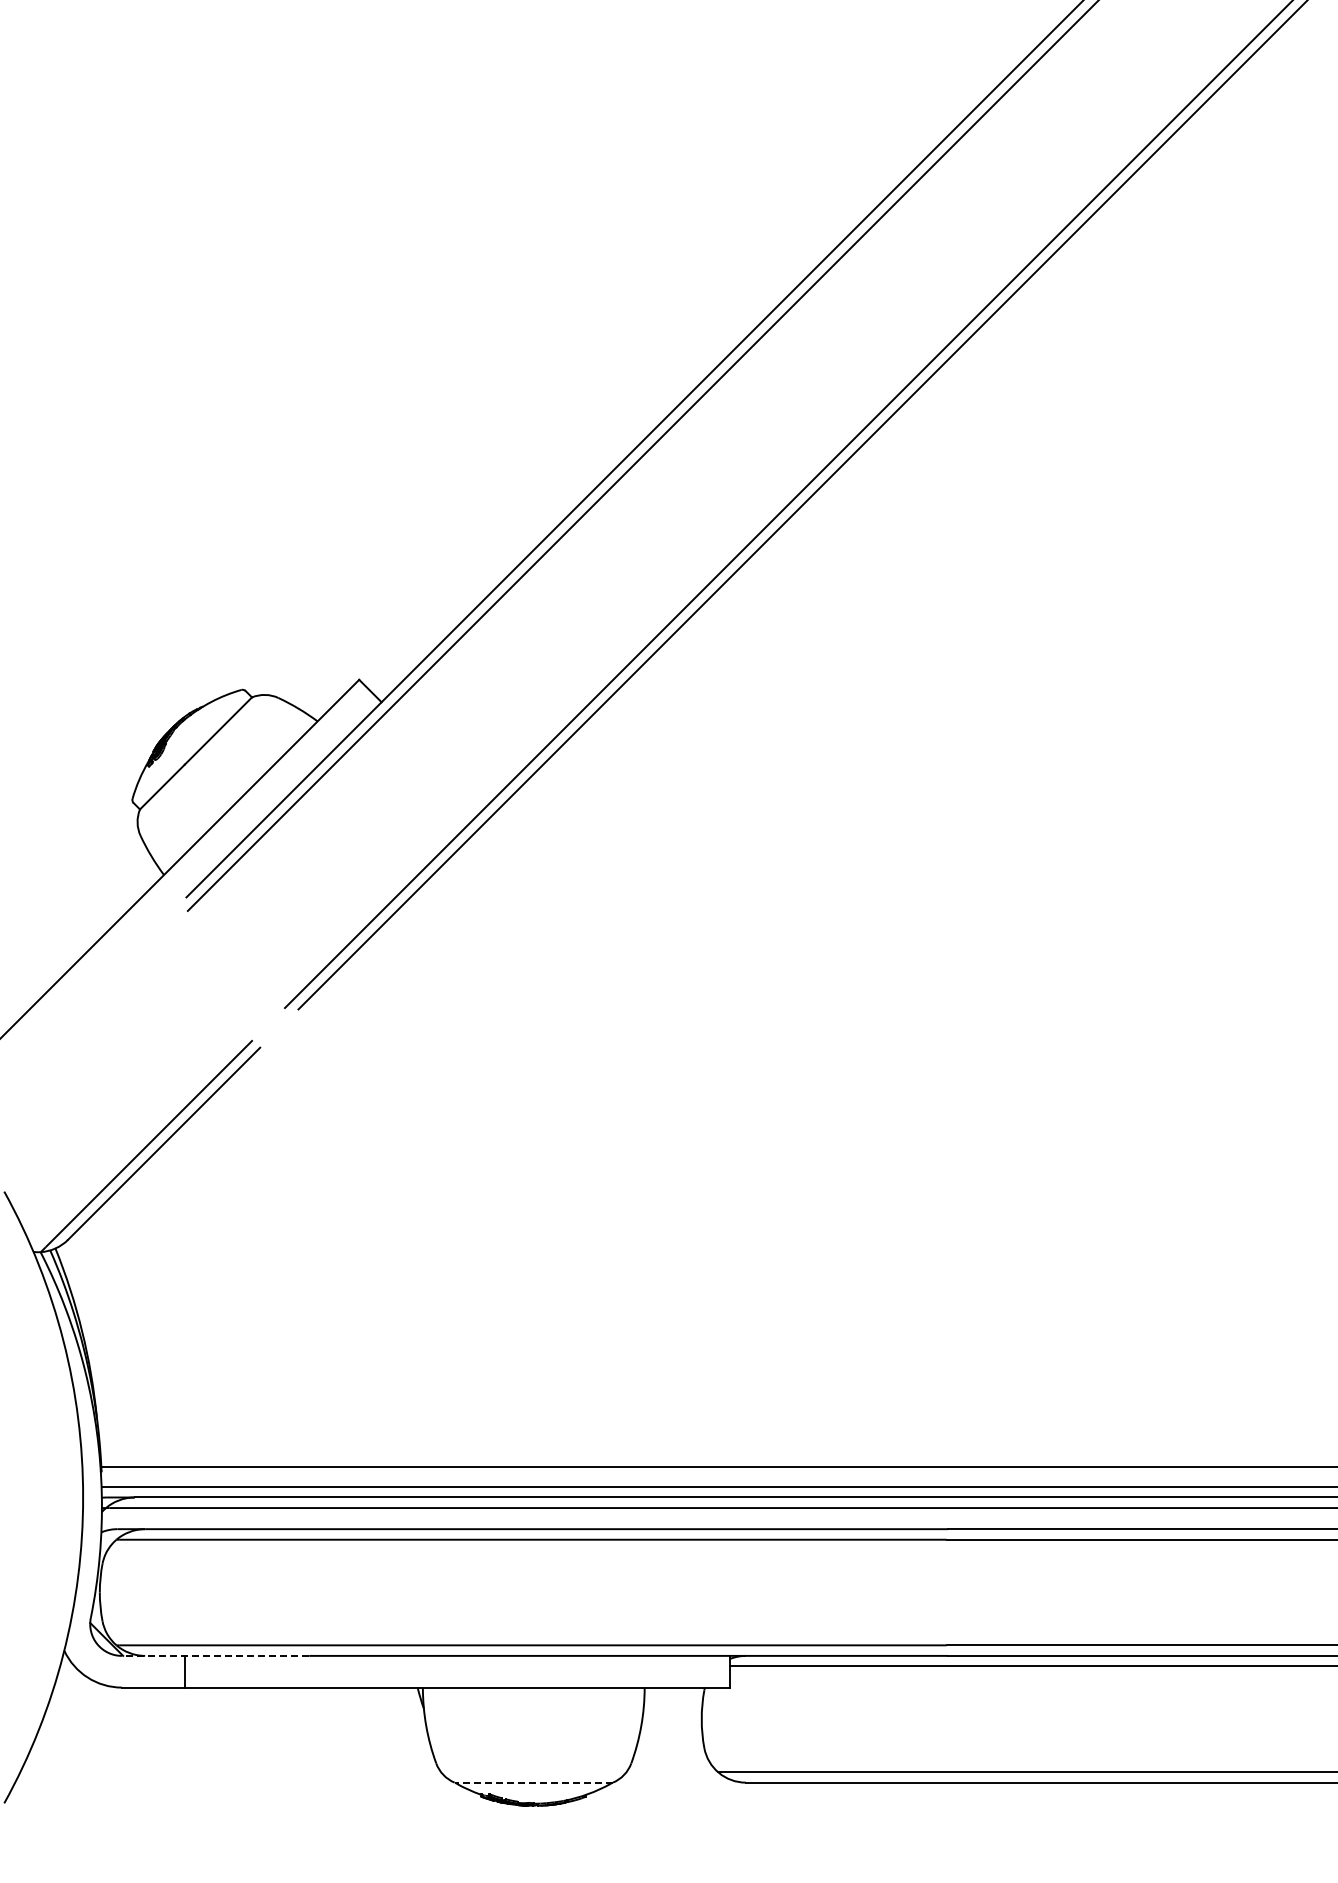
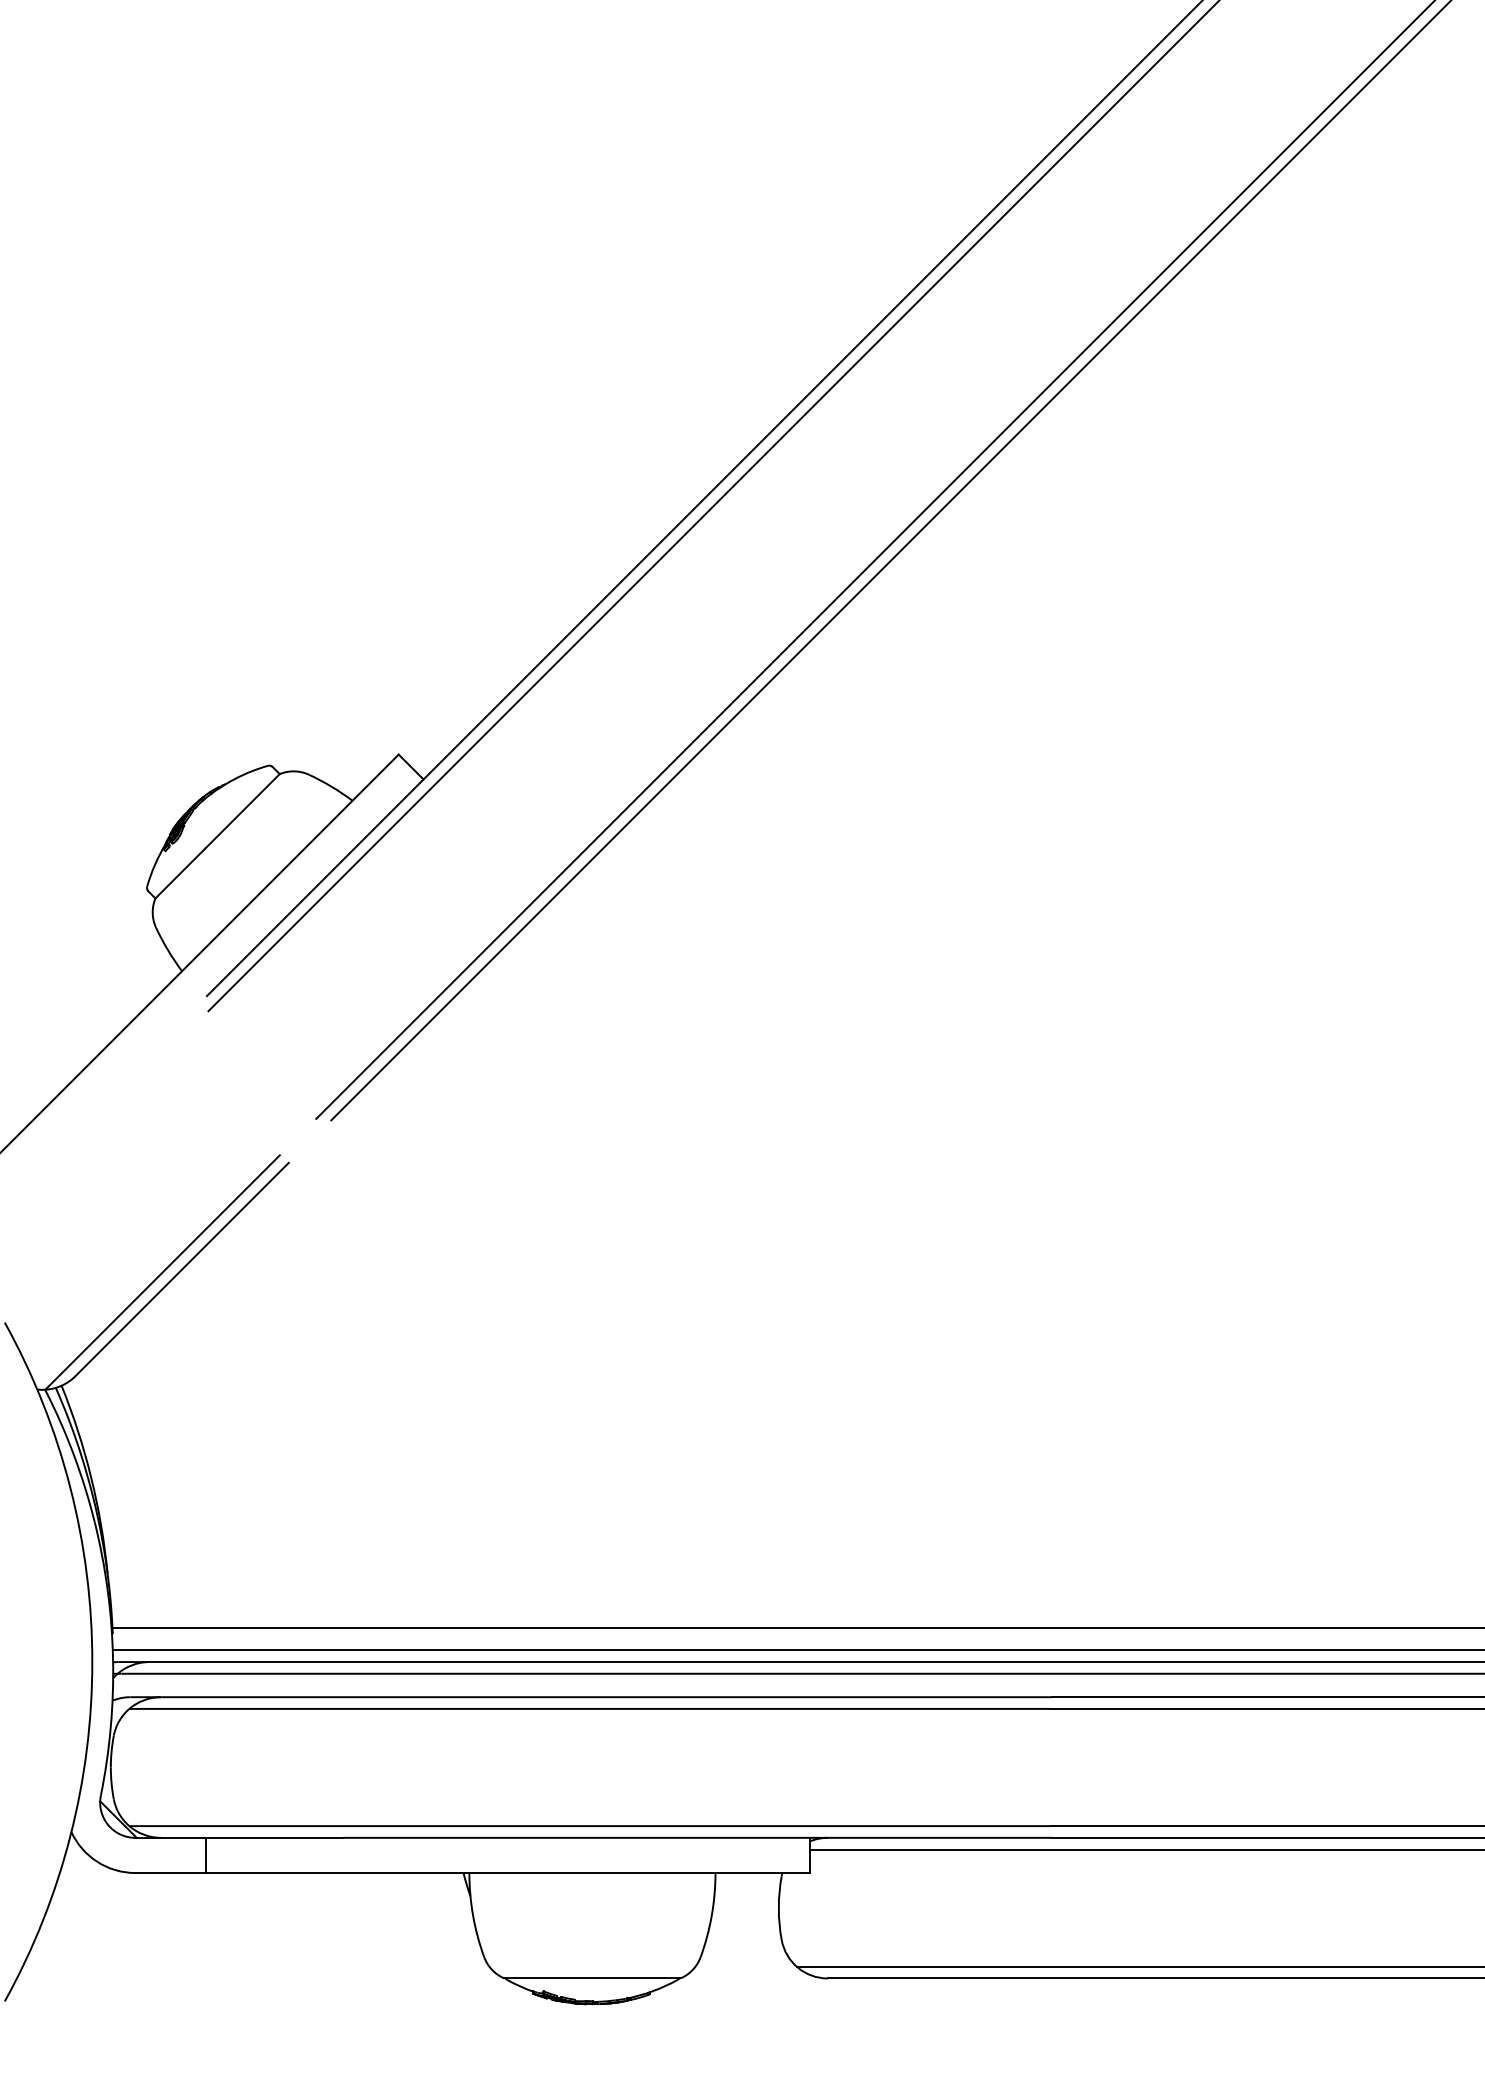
line: (215, 1655) -> (239, 1837), dashed -> solid
line: (533, 1782) -> (592, 1978), dashed -> solid

